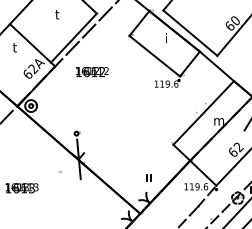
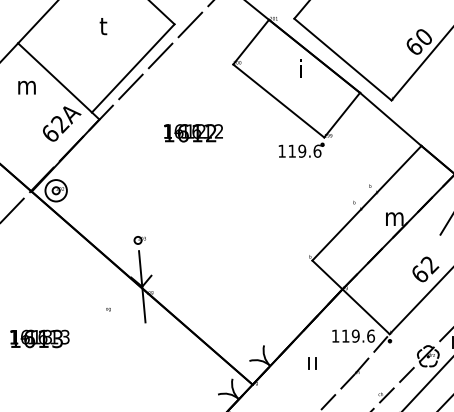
text: (14, 47) -> (26, 85), t -> m
text: (92, 72) -> (193, 133), moved
part: (148, 177) -> (312, 362), moved

